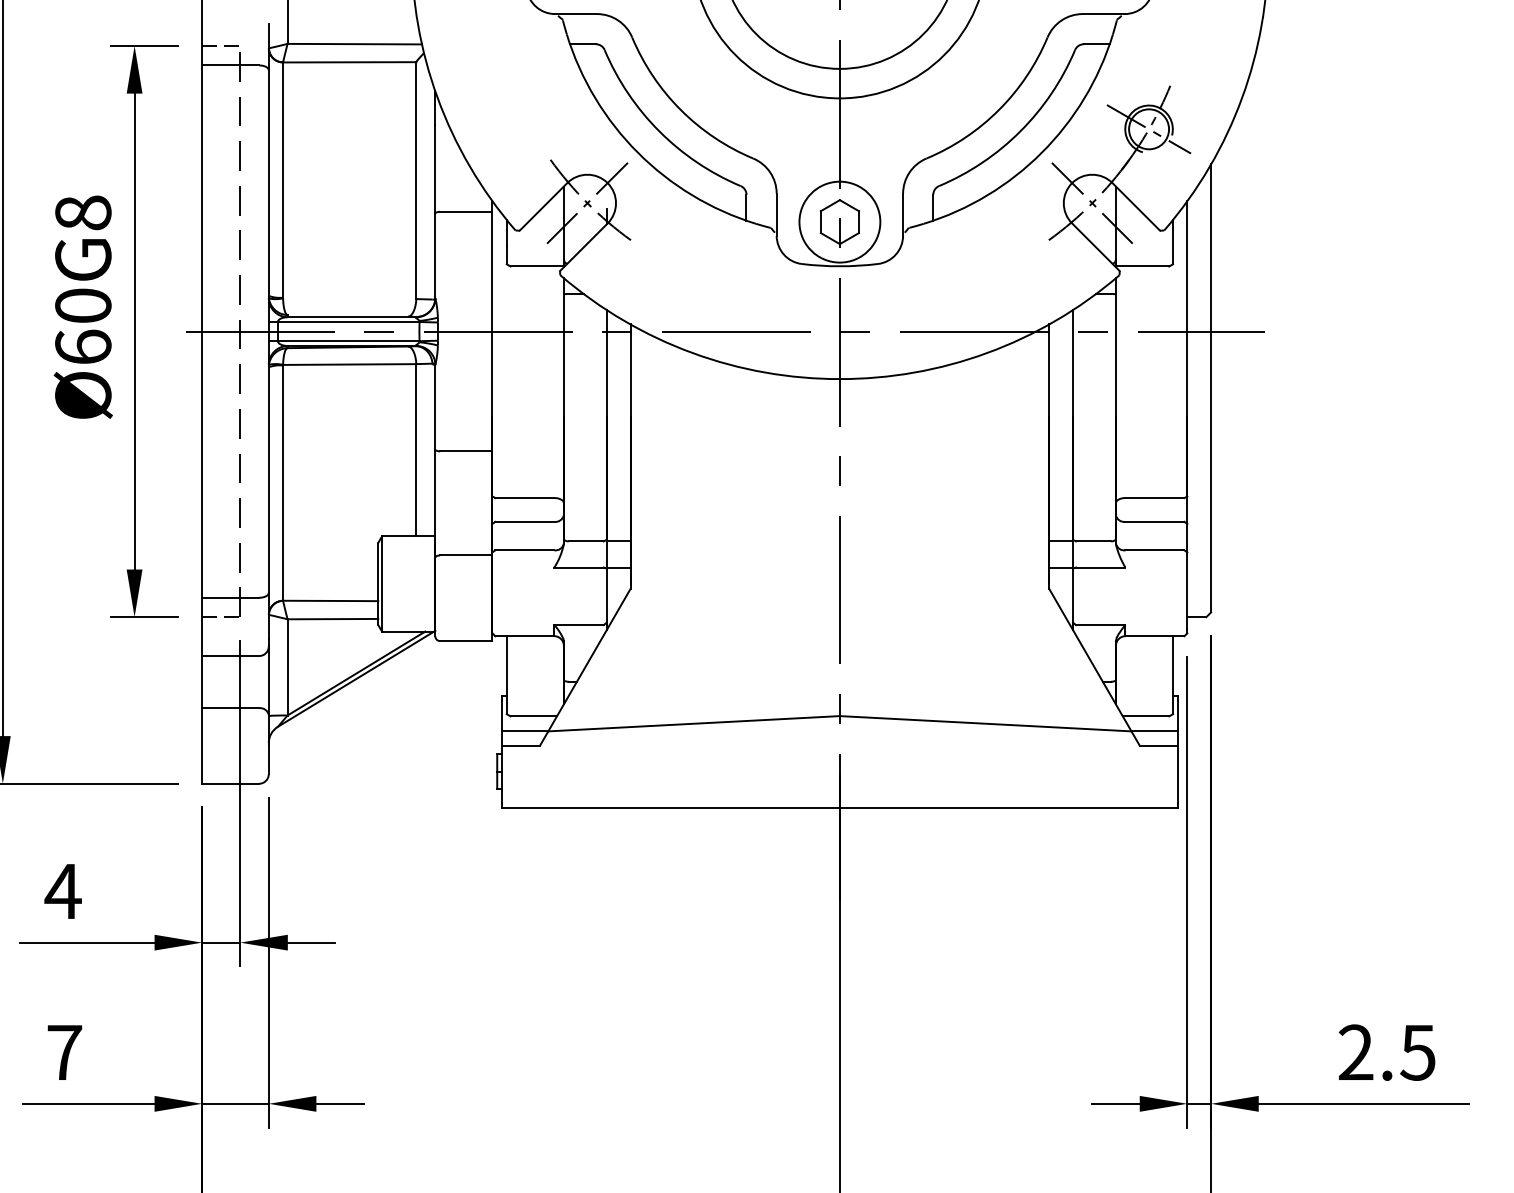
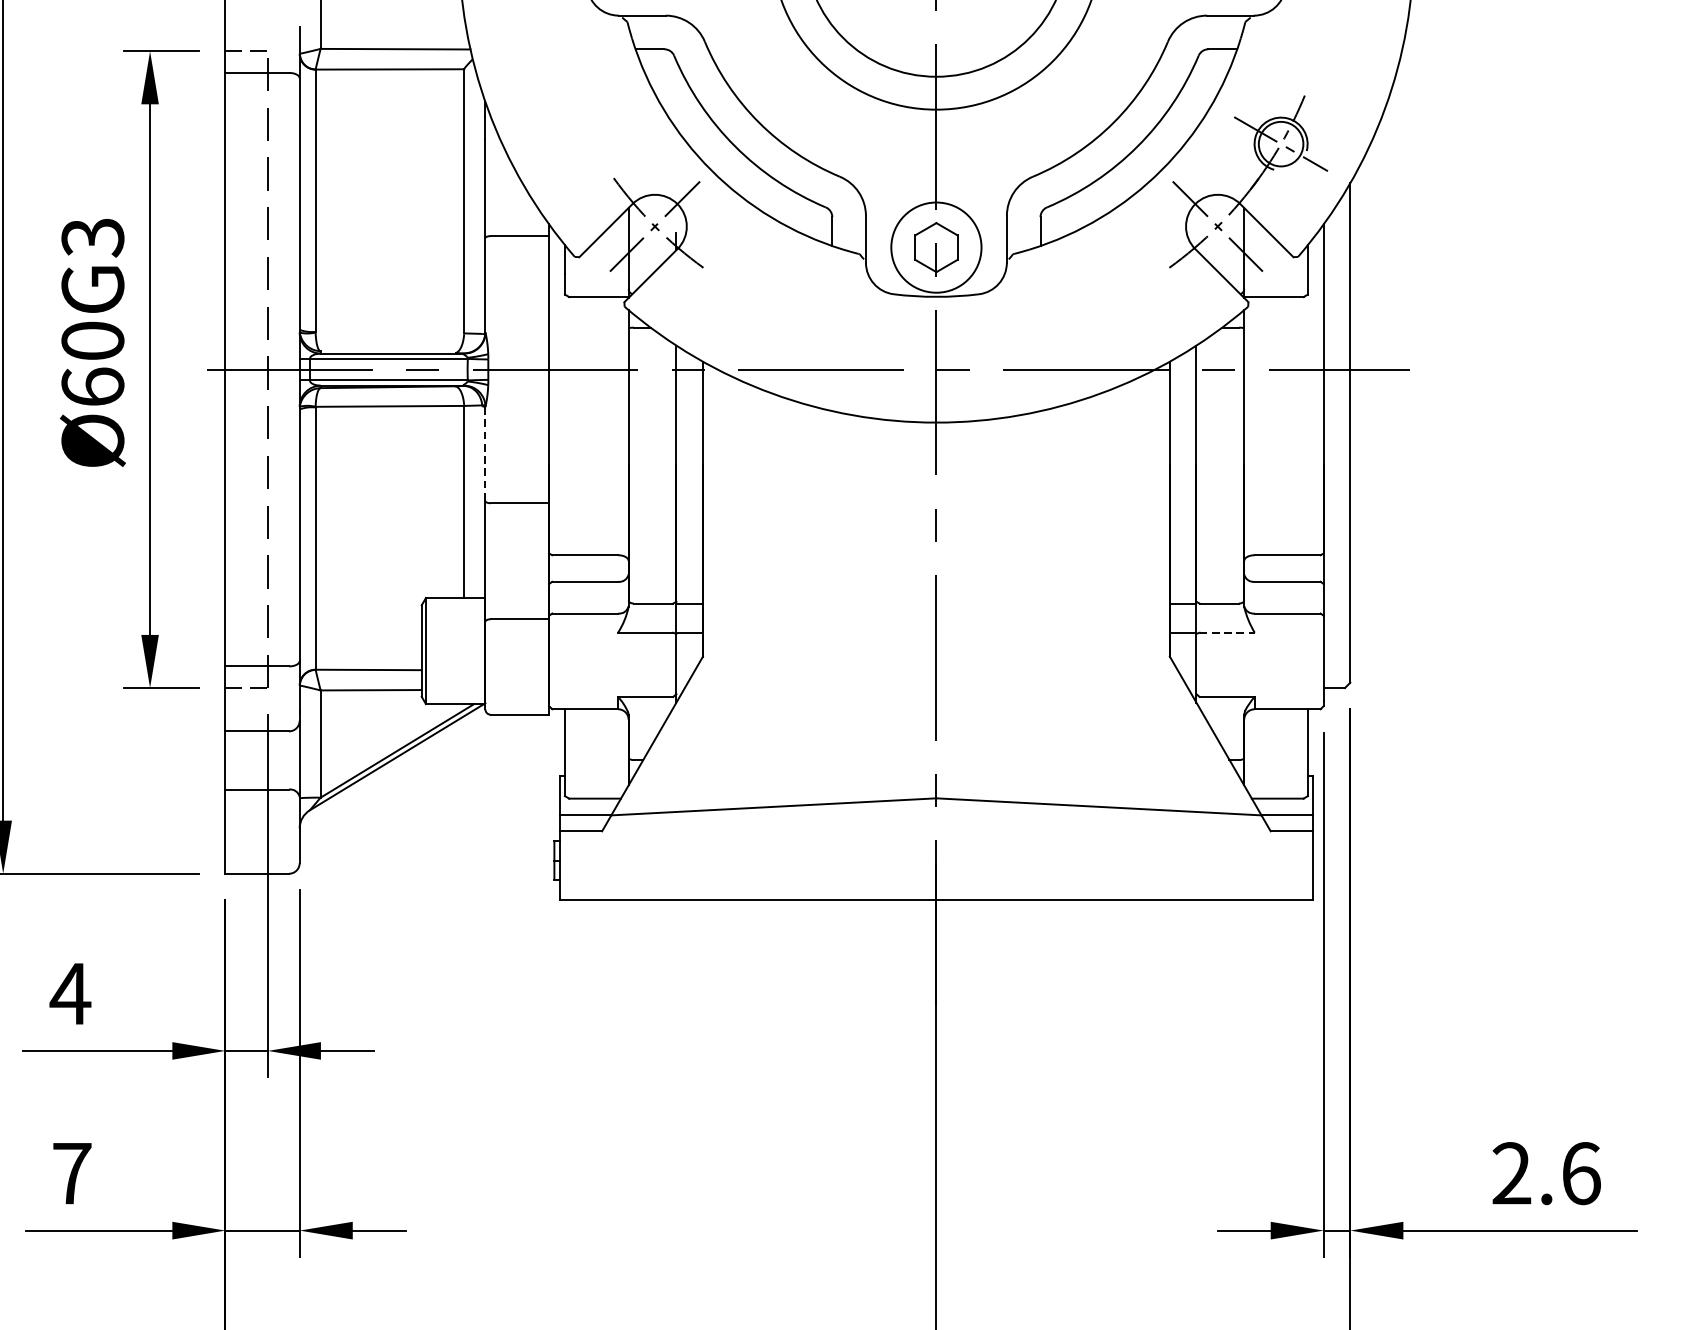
text: (83, 213) -> (93, 237), Ø60G8 -> Ø60G3
line: (435, 407) -> (485, 454), solid -> dashed
line: (1100, 567) -> (1226, 632), solid -> dashed
text: (1417, 1052) -> (1580, 1173), 2.5 -> 2.6

